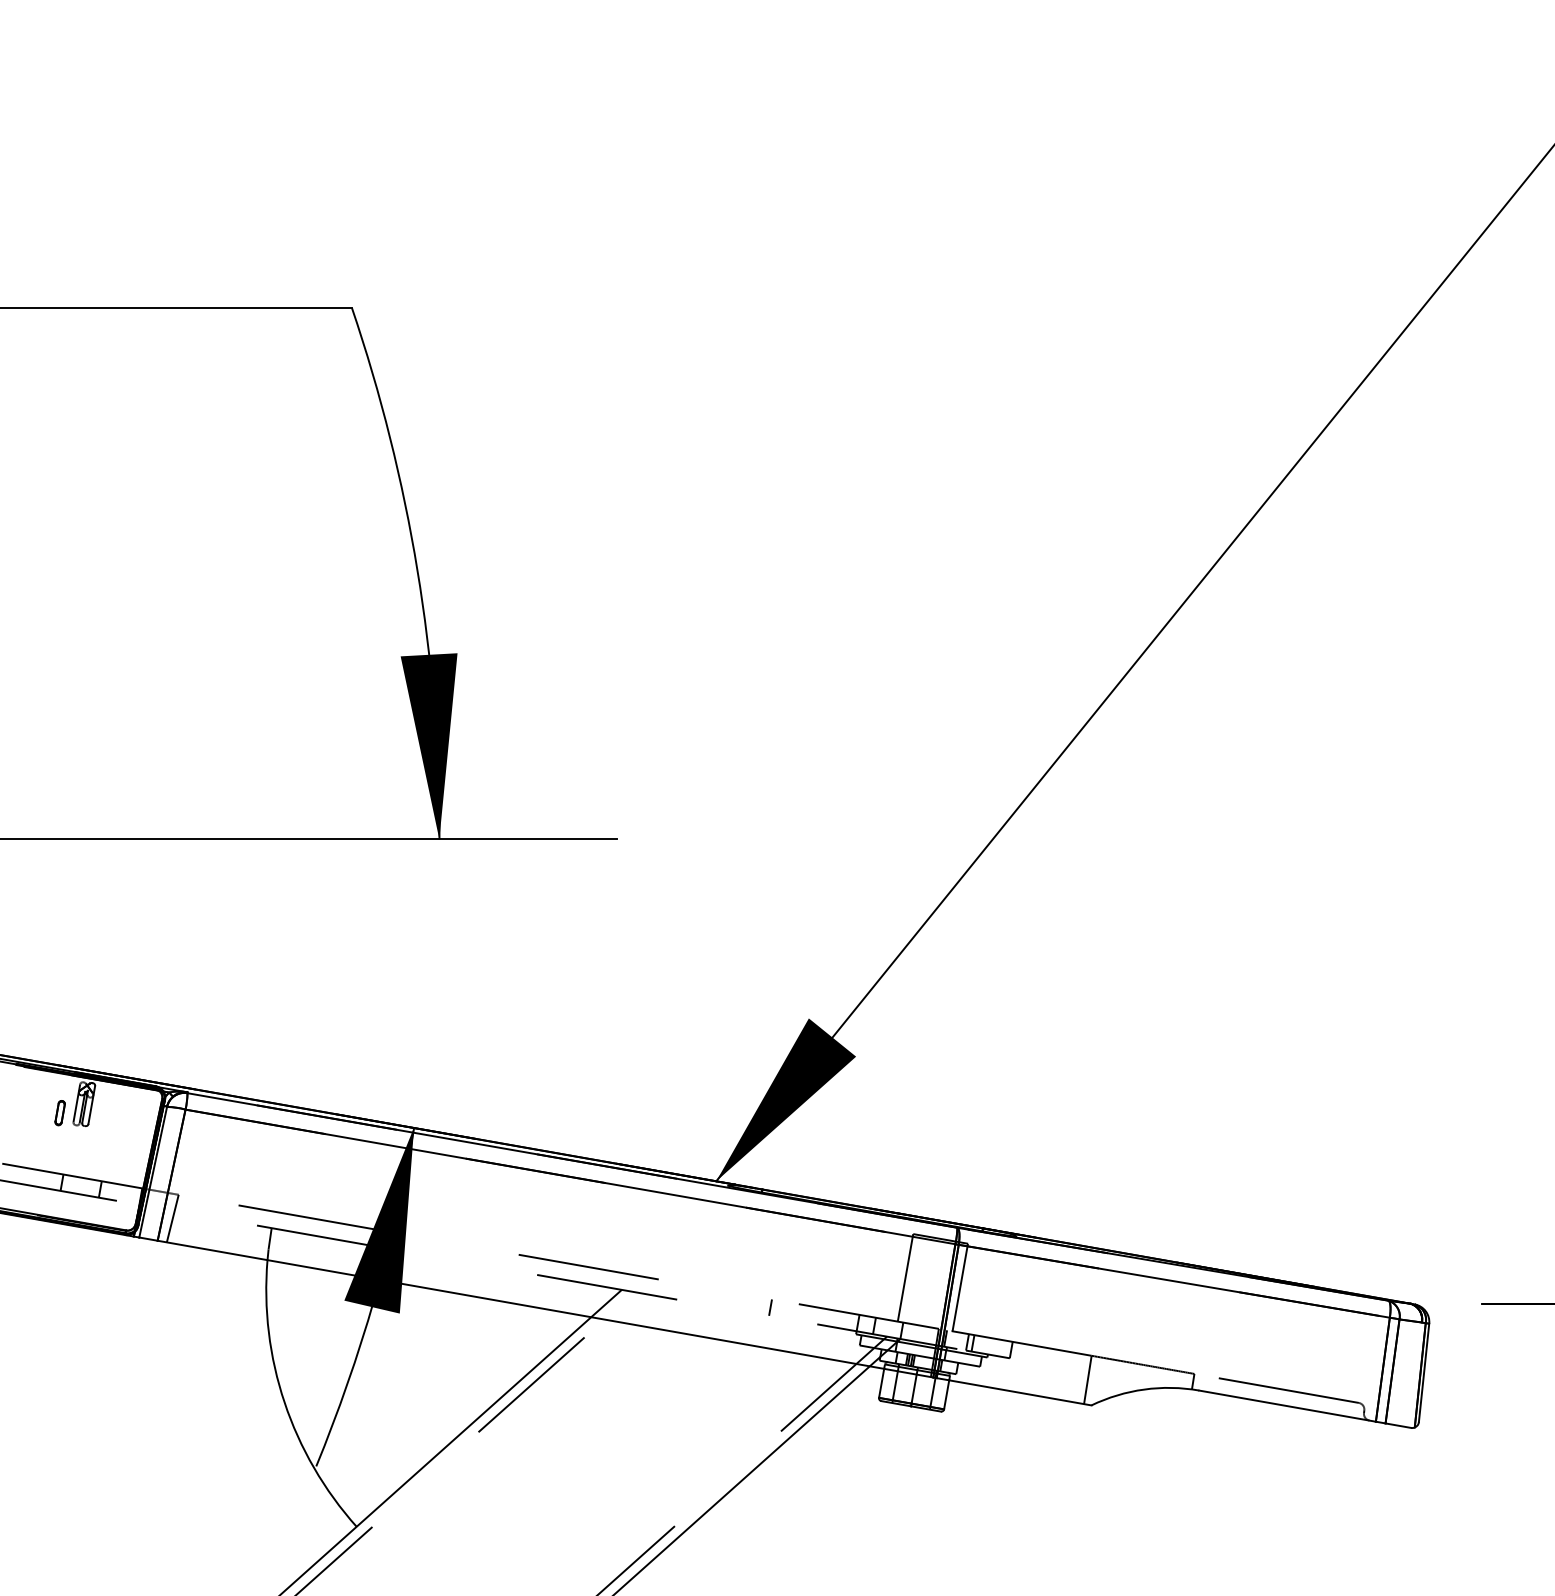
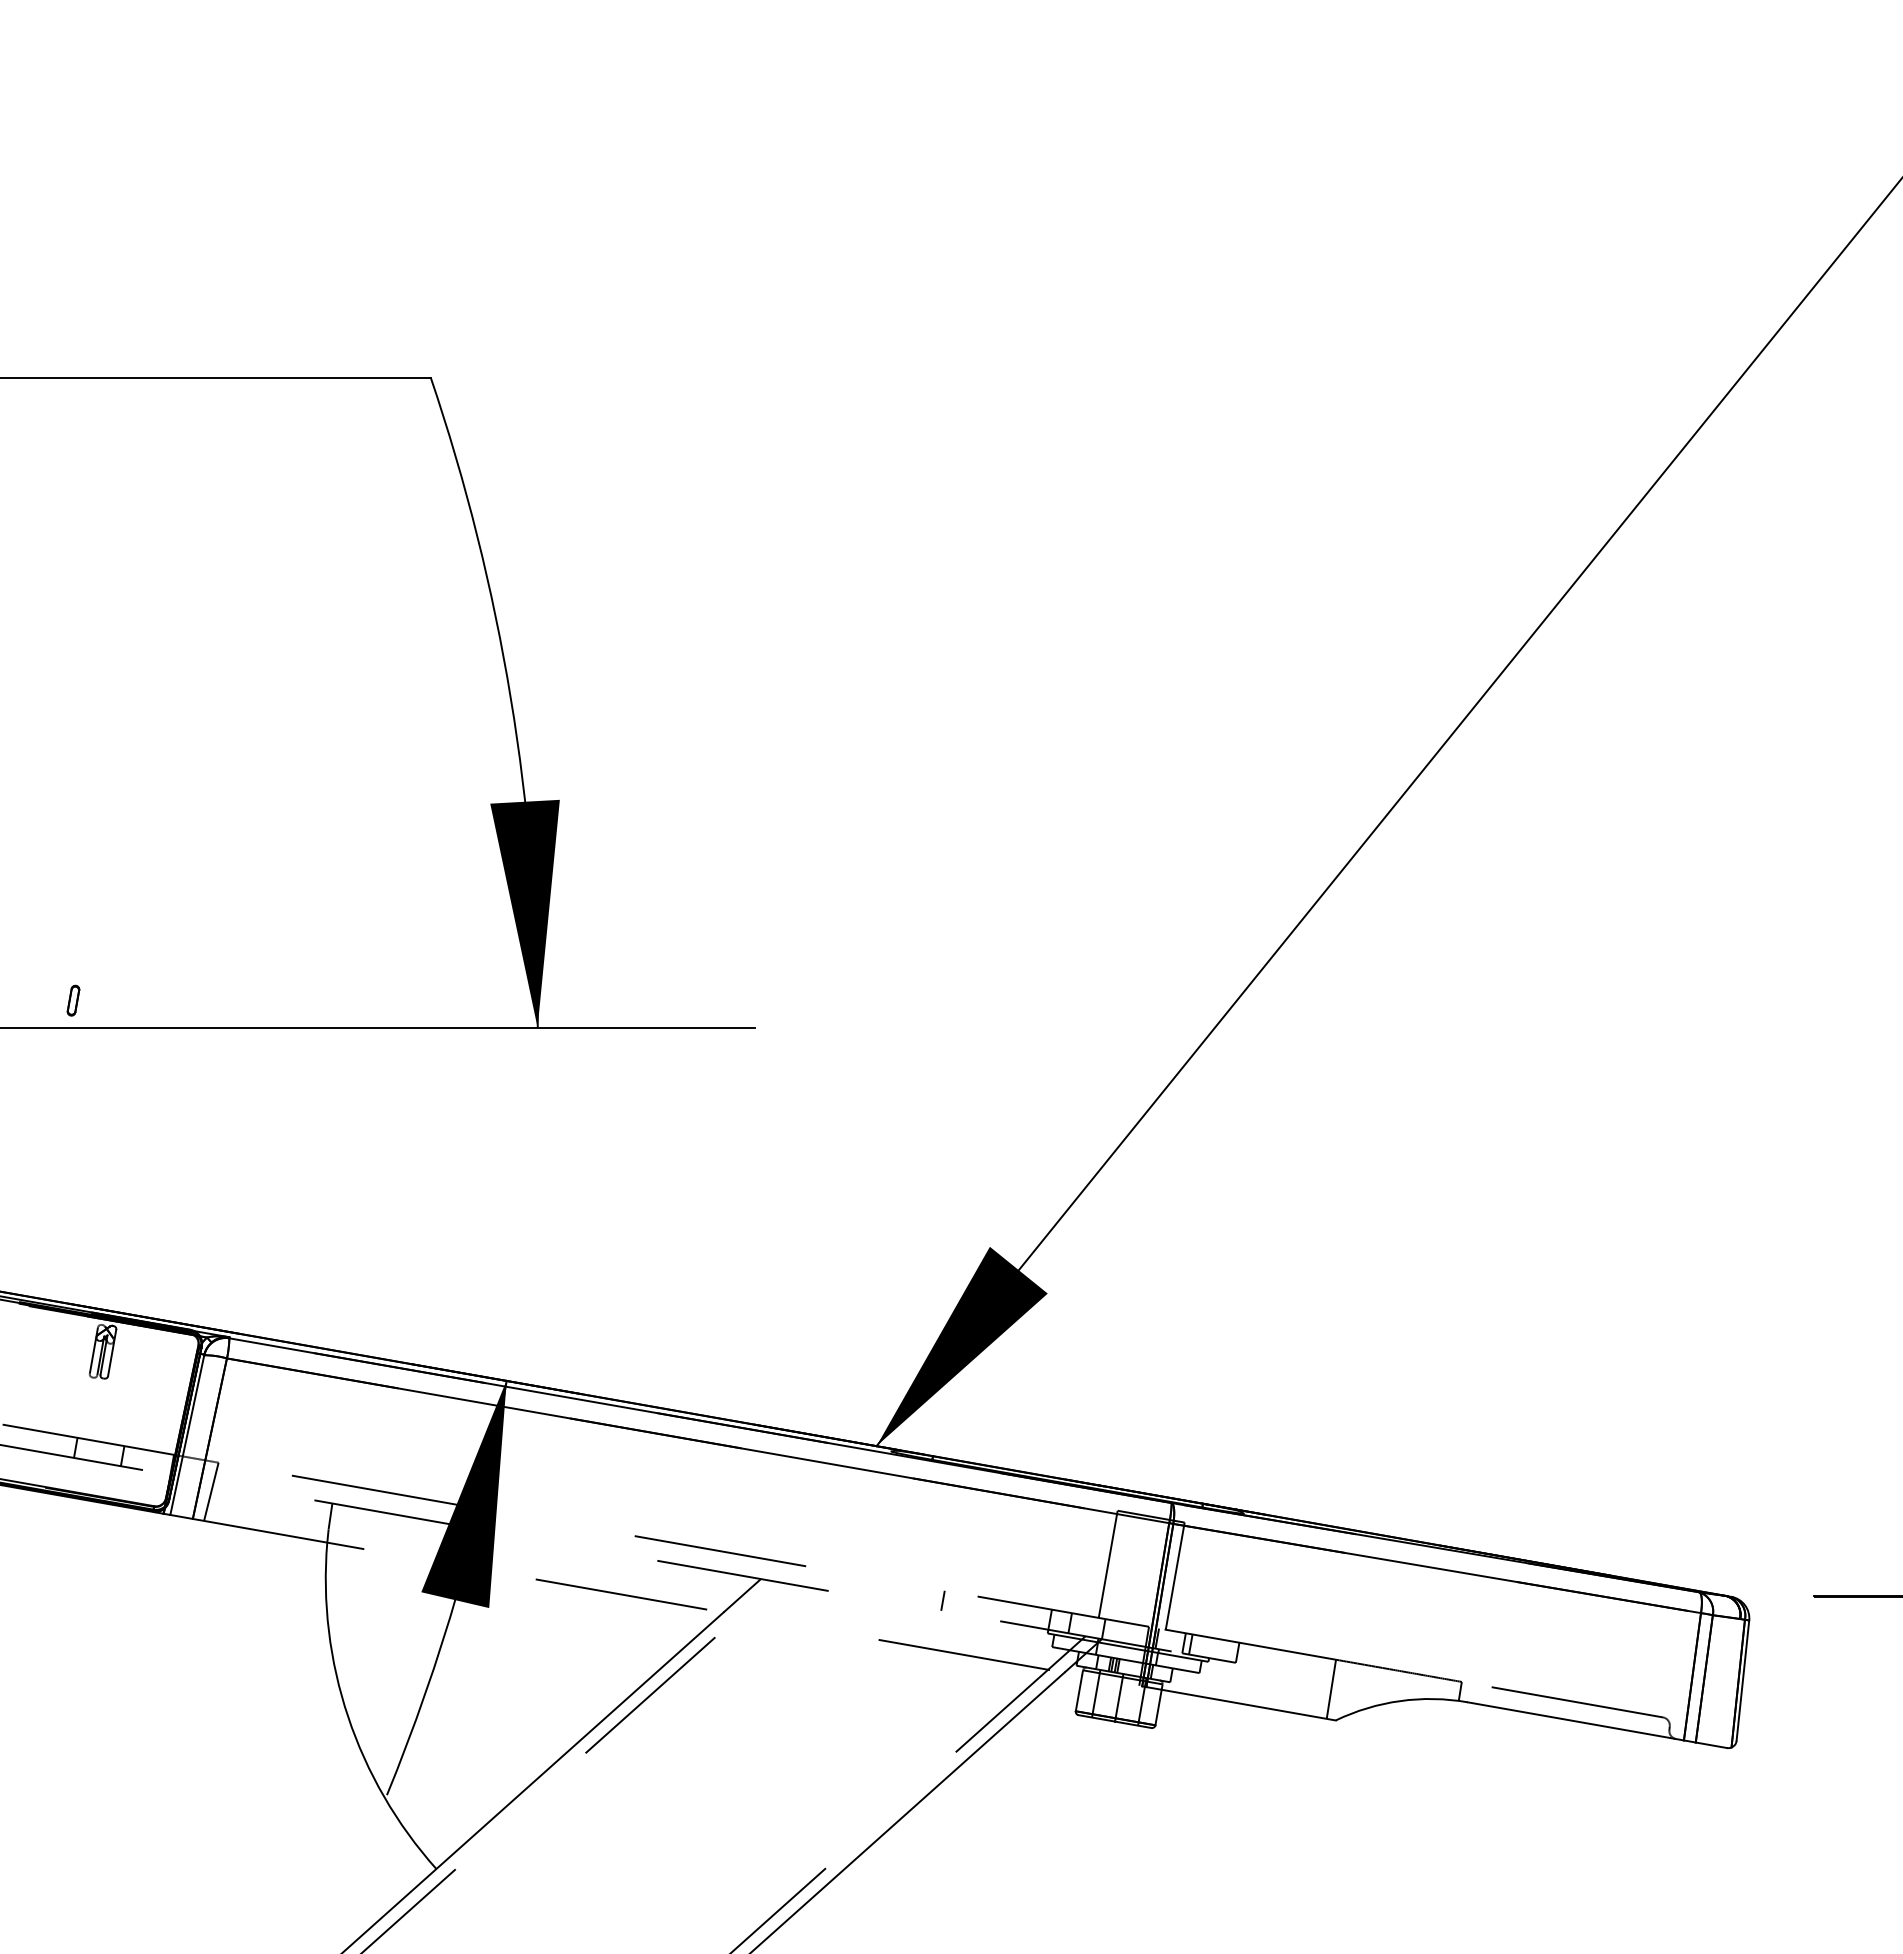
part: (60, 1112) -> (73, 1000), moved
line: (546, 1309) -> (668, 1602), solid -> dashed

